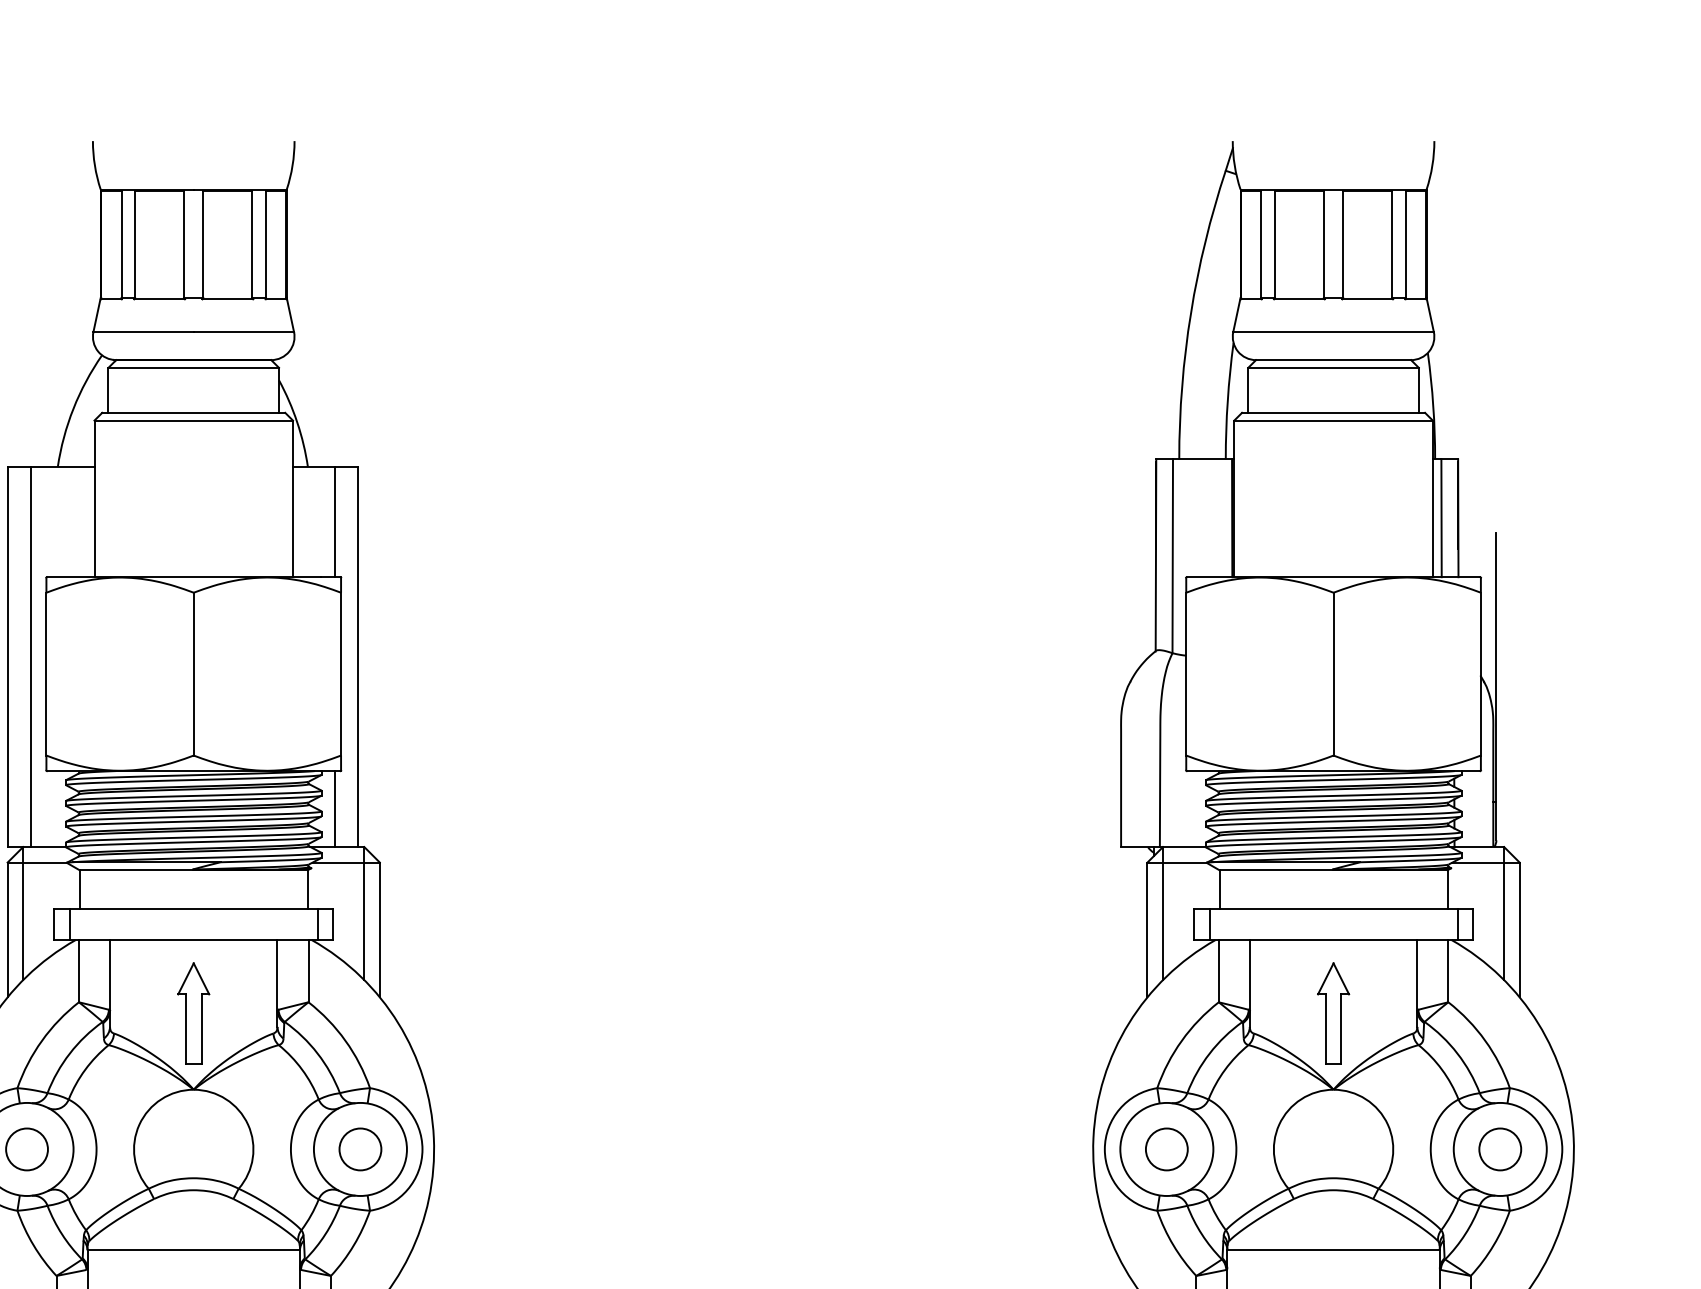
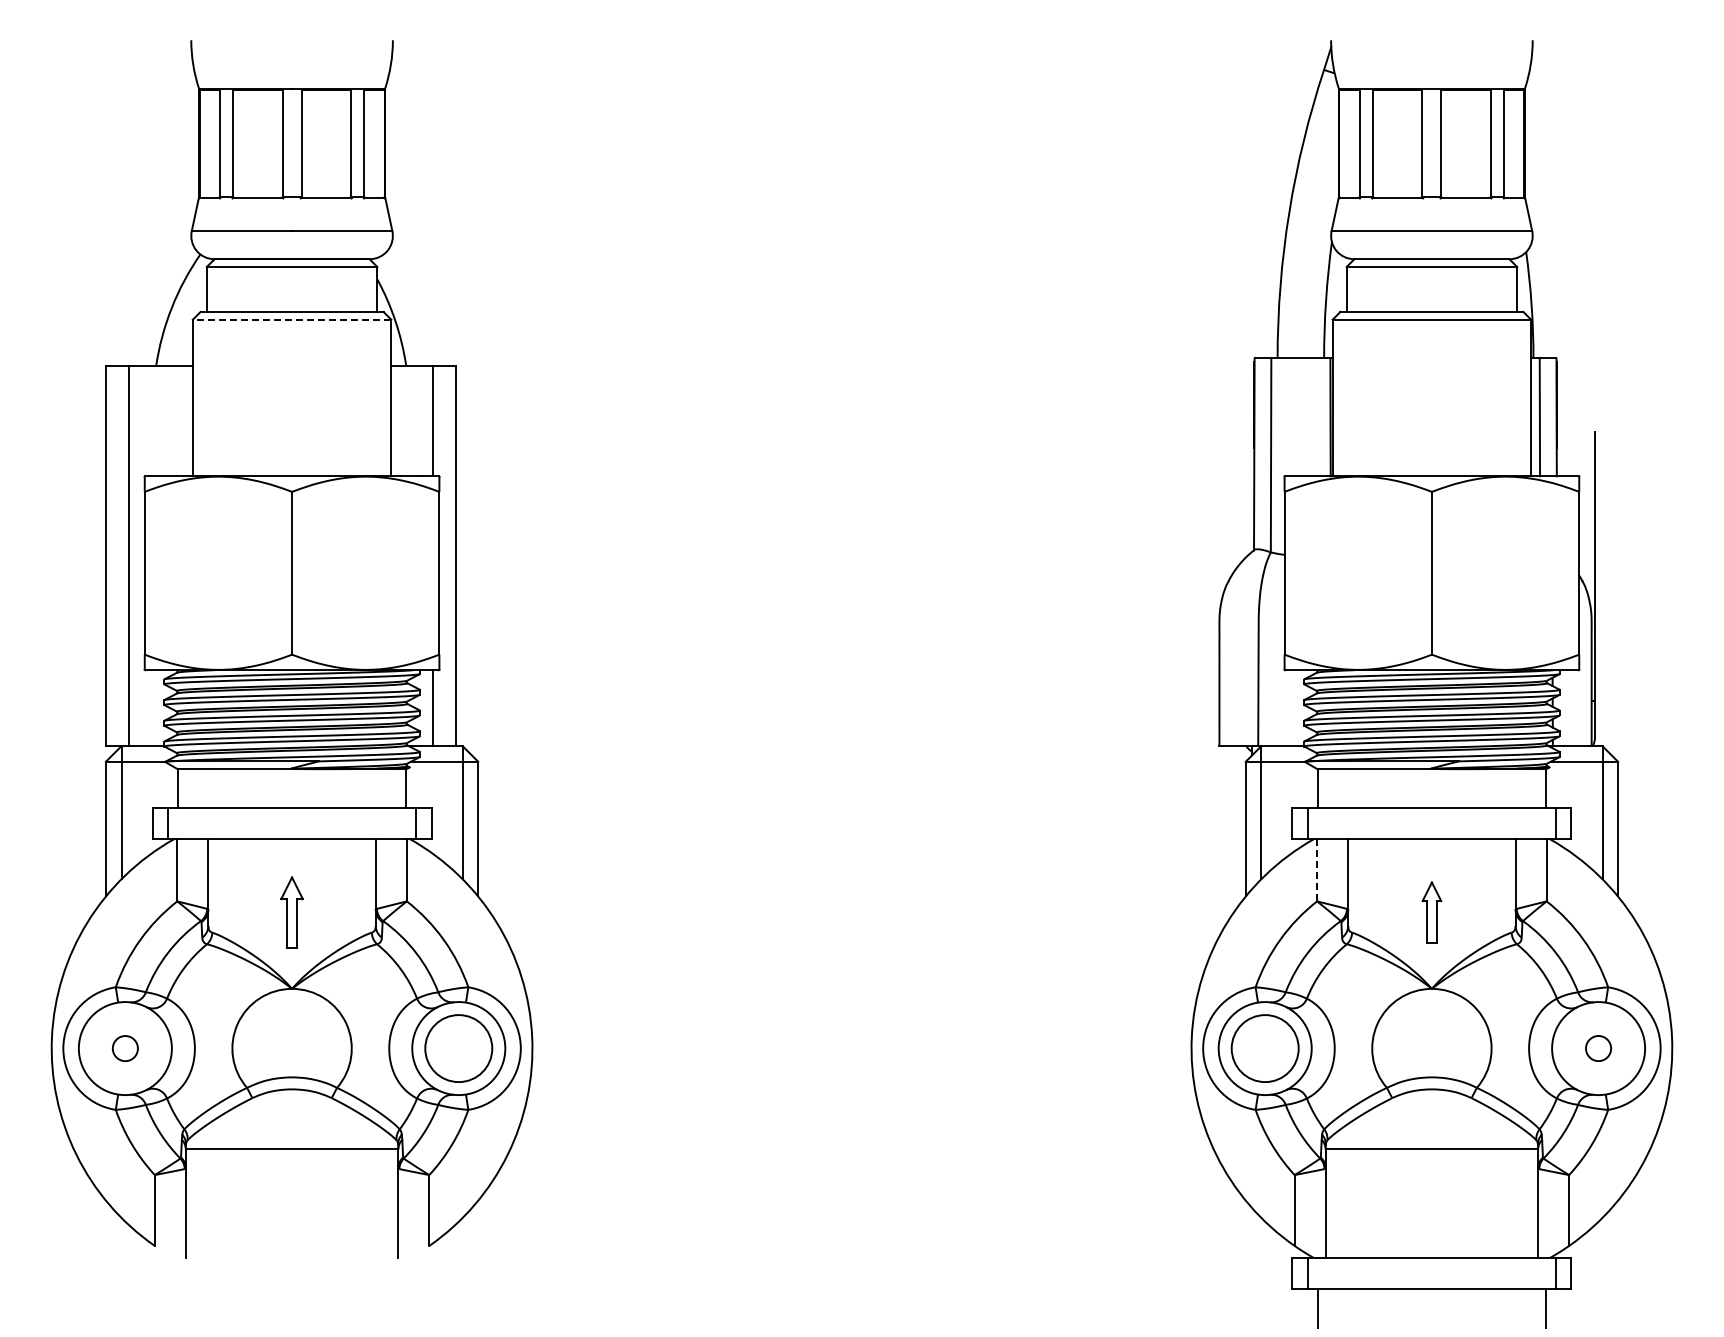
line: (193, 420) -> (291, 319), solid -> dashed
line: (1219, 970) -> (1317, 869), solid -> dashed
part: (193, 1013) -> (291, 912), size x0.7
part: (1333, 1013) -> (1431, 912), size x0.6
circle: (27, 1149) -> (125, 1048), size x0.6
circle: (360, 1149) -> (458, 1048), size x1.6
circle: (1167, 1149) -> (1265, 1048), size x1.6
circle: (1500, 1149) -> (1598, 1048), size x0.6

